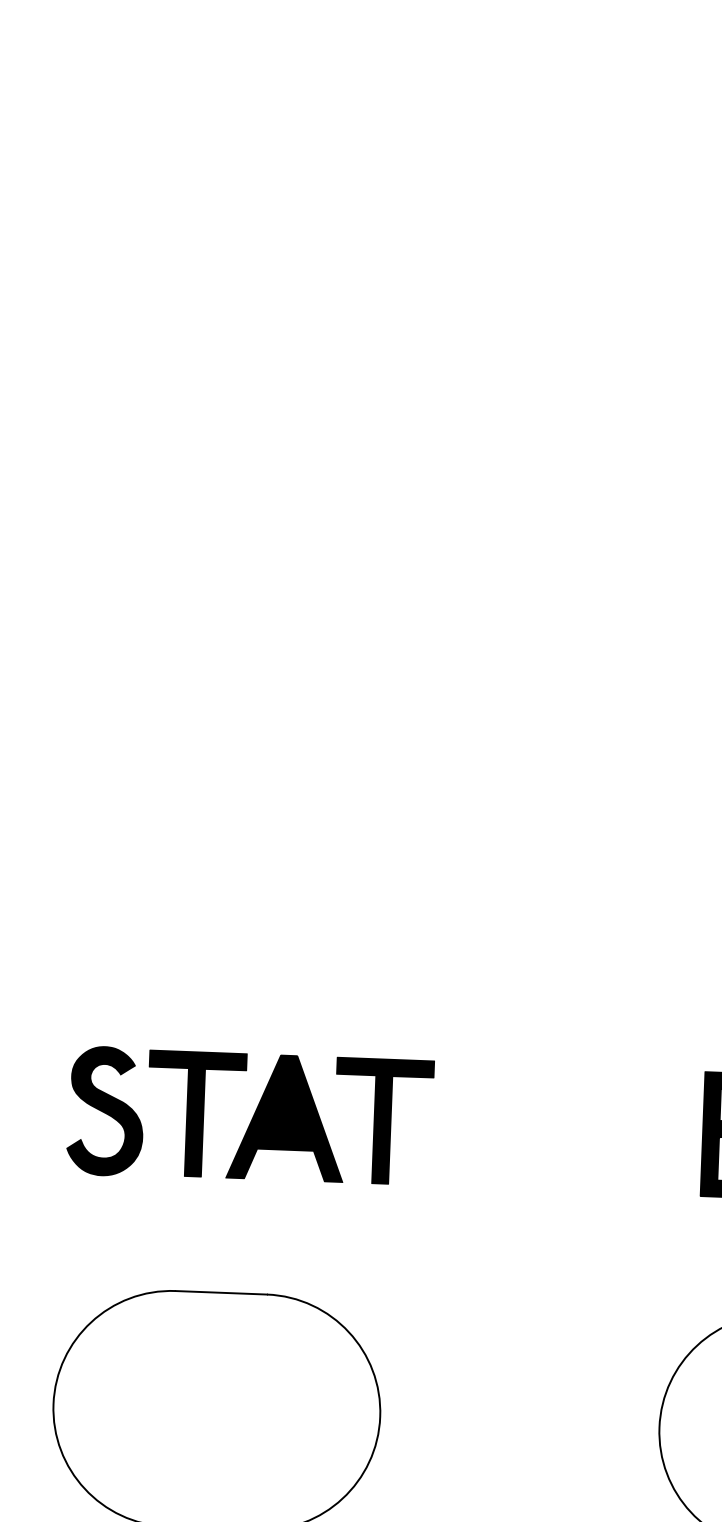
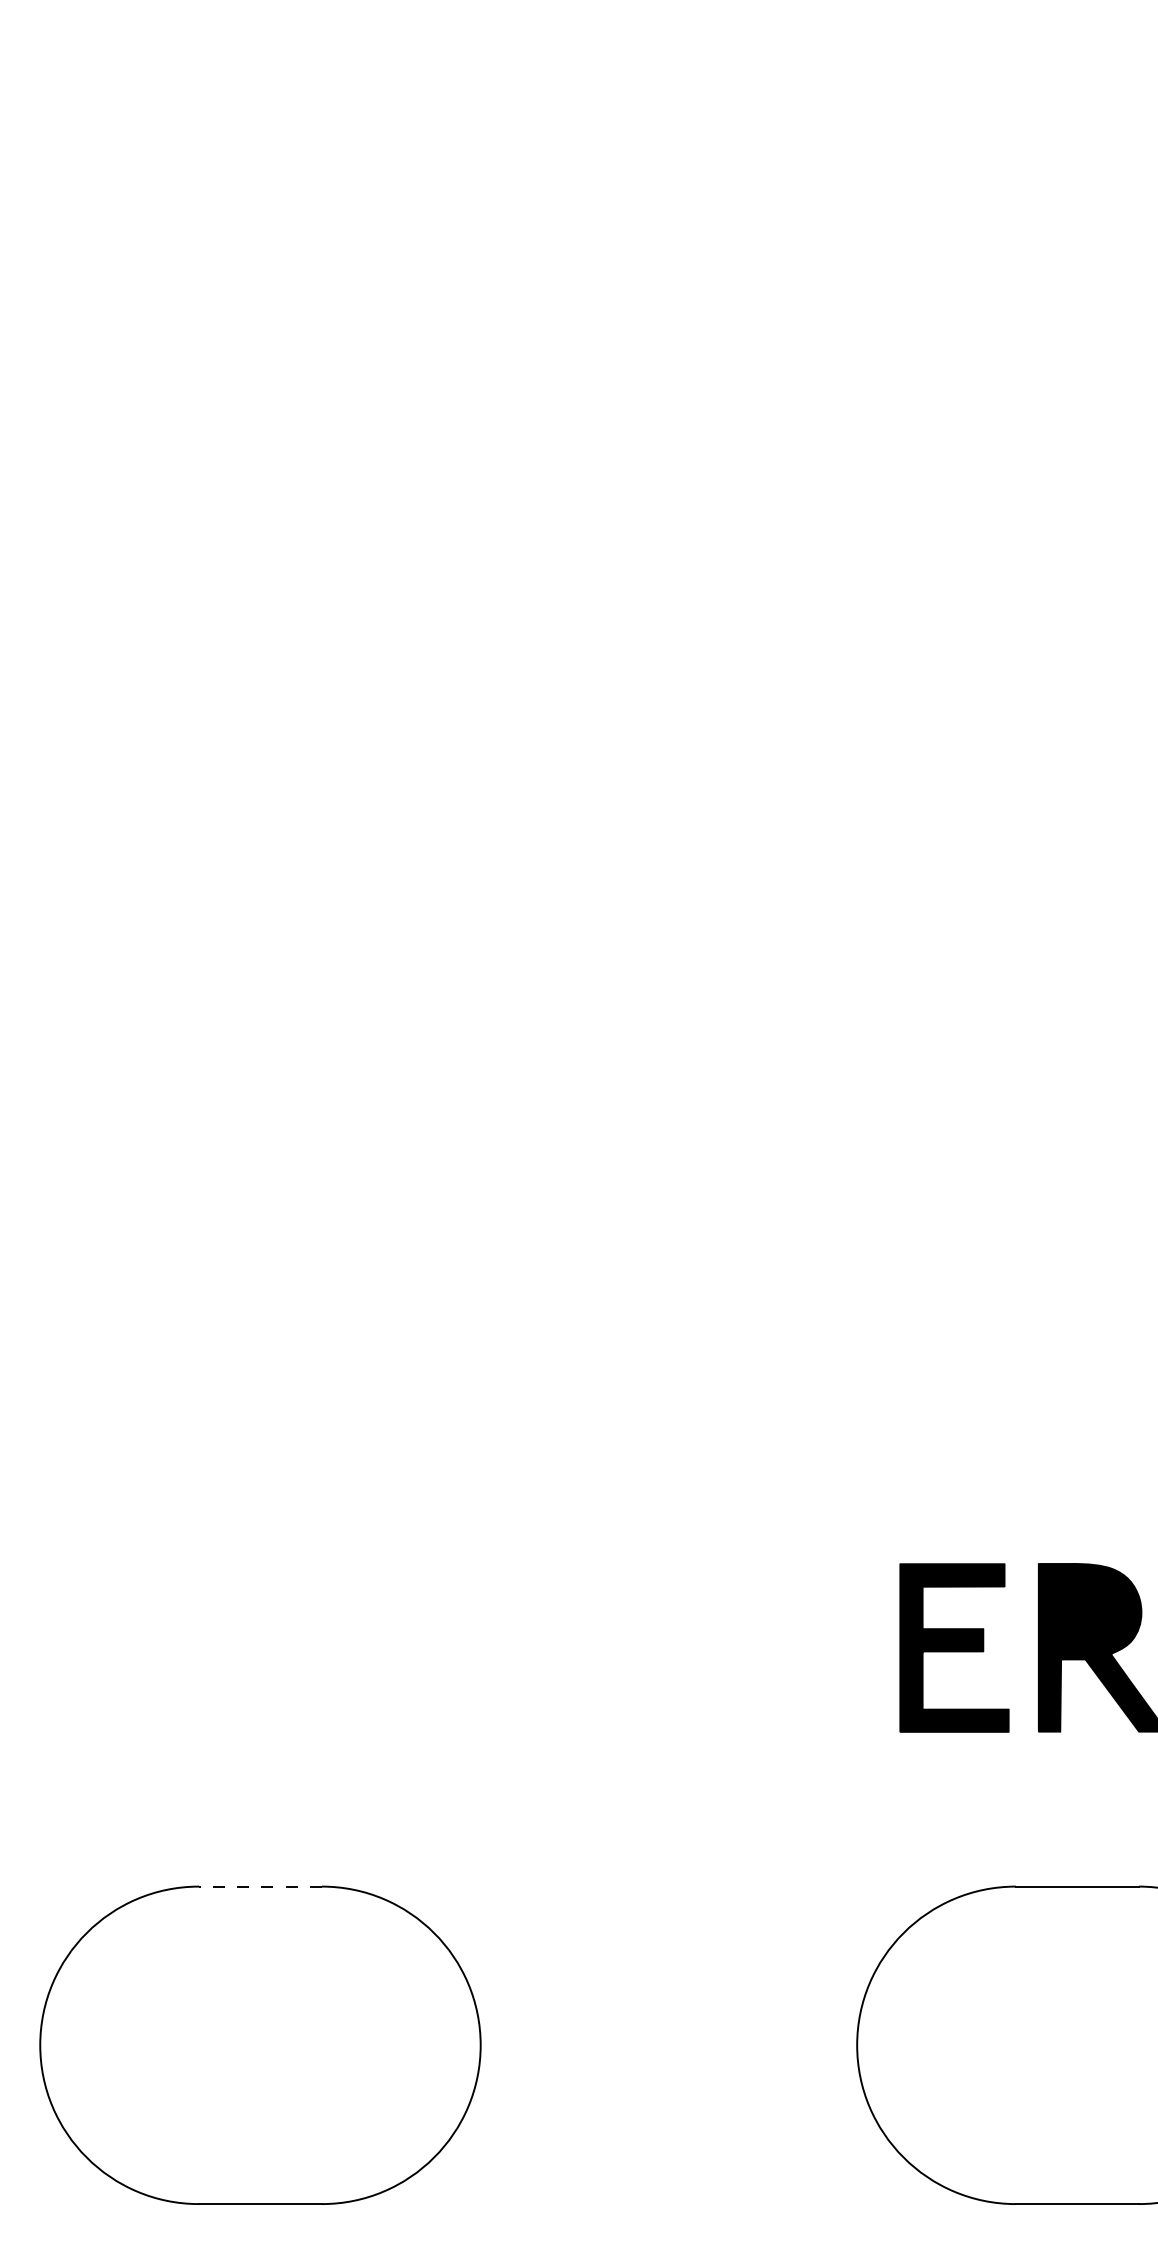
part: (250, 1116) -> (290, 1647), removed
line: (220, 1292) -> (259, 1886), solid -> dashed

